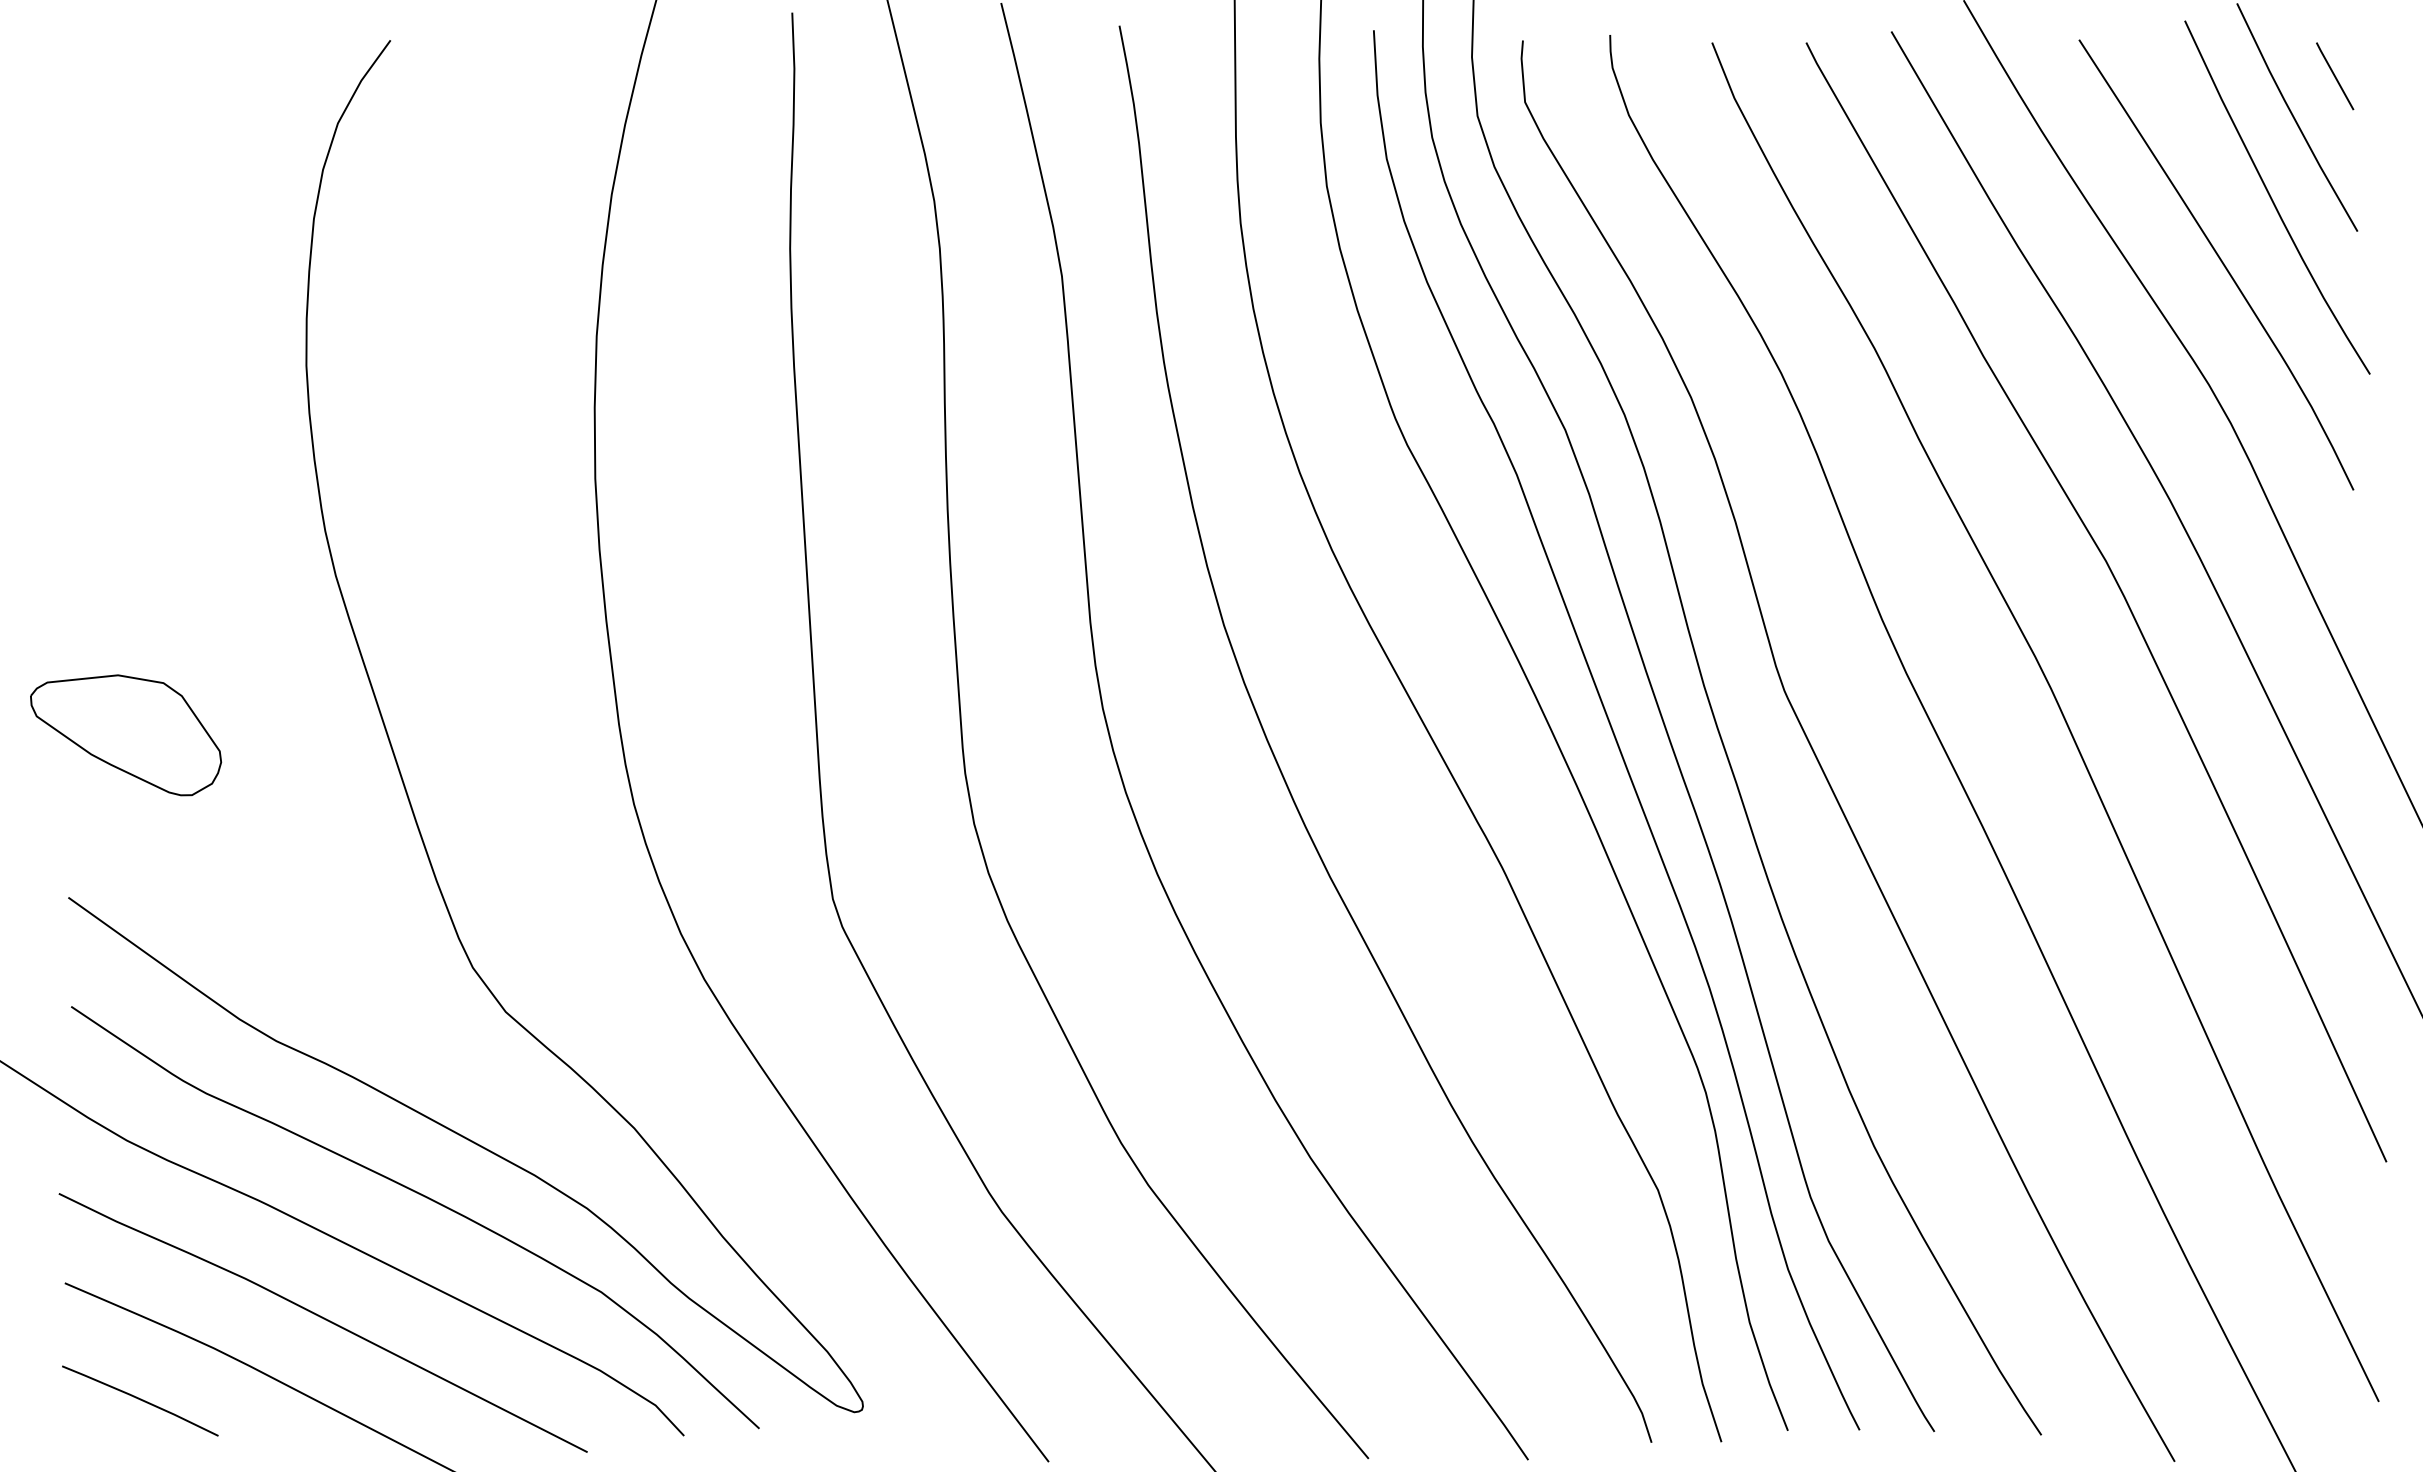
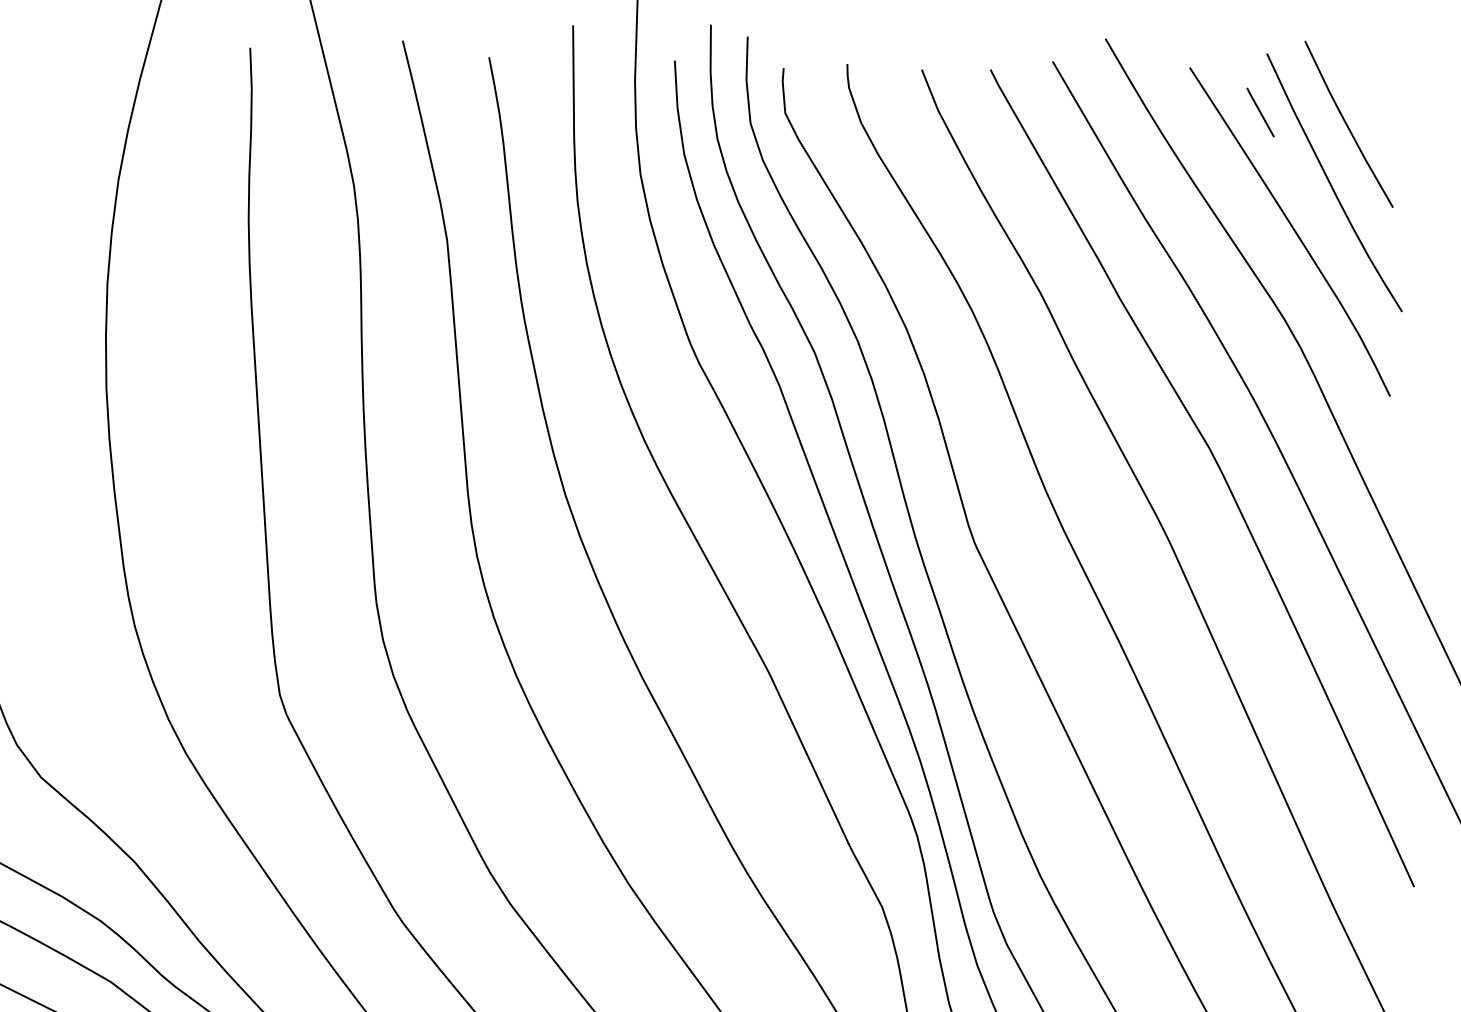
line: (2335, 76) -> (1260, 112), moved

